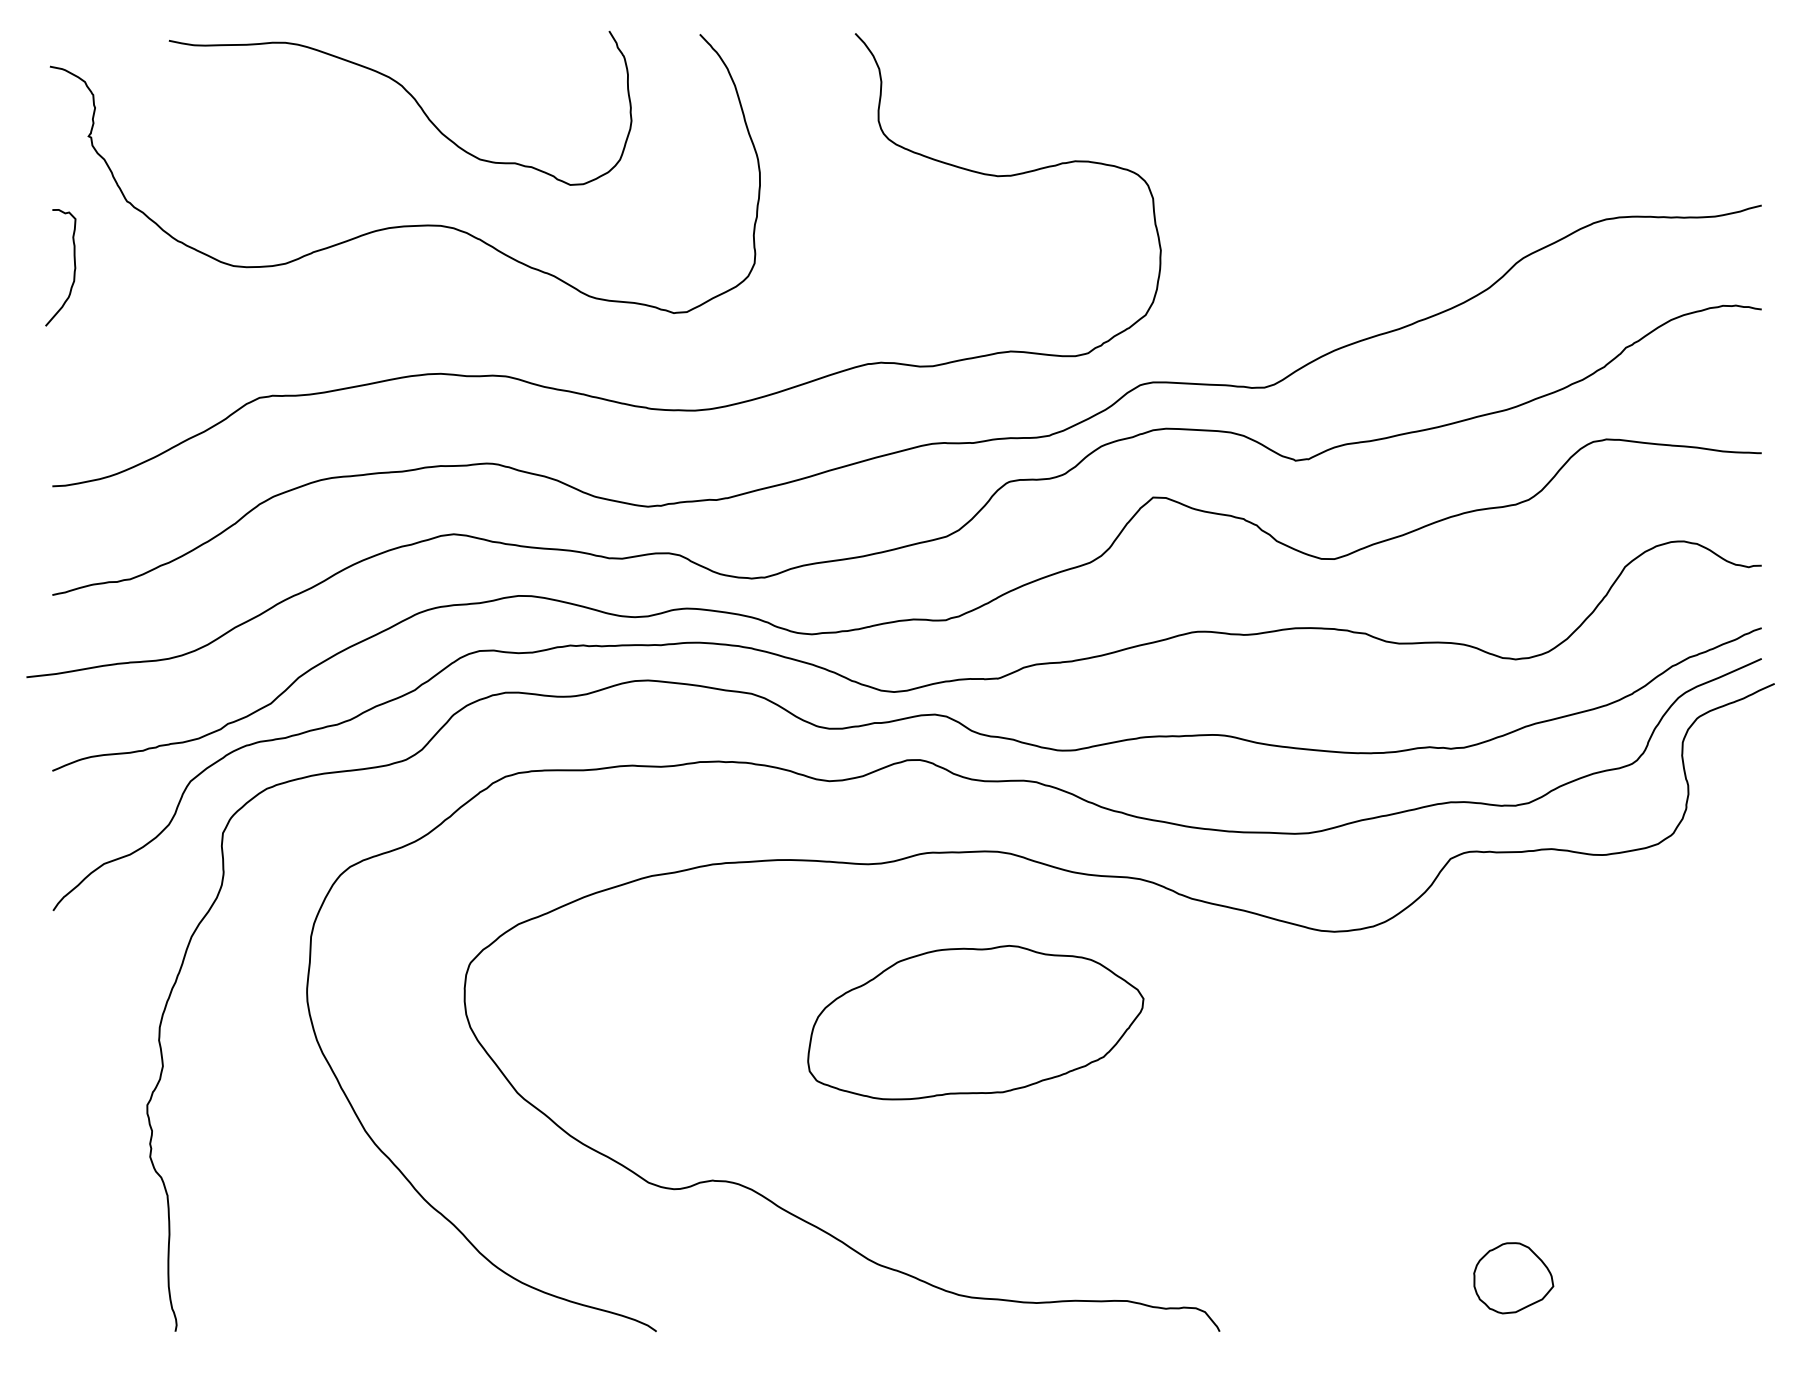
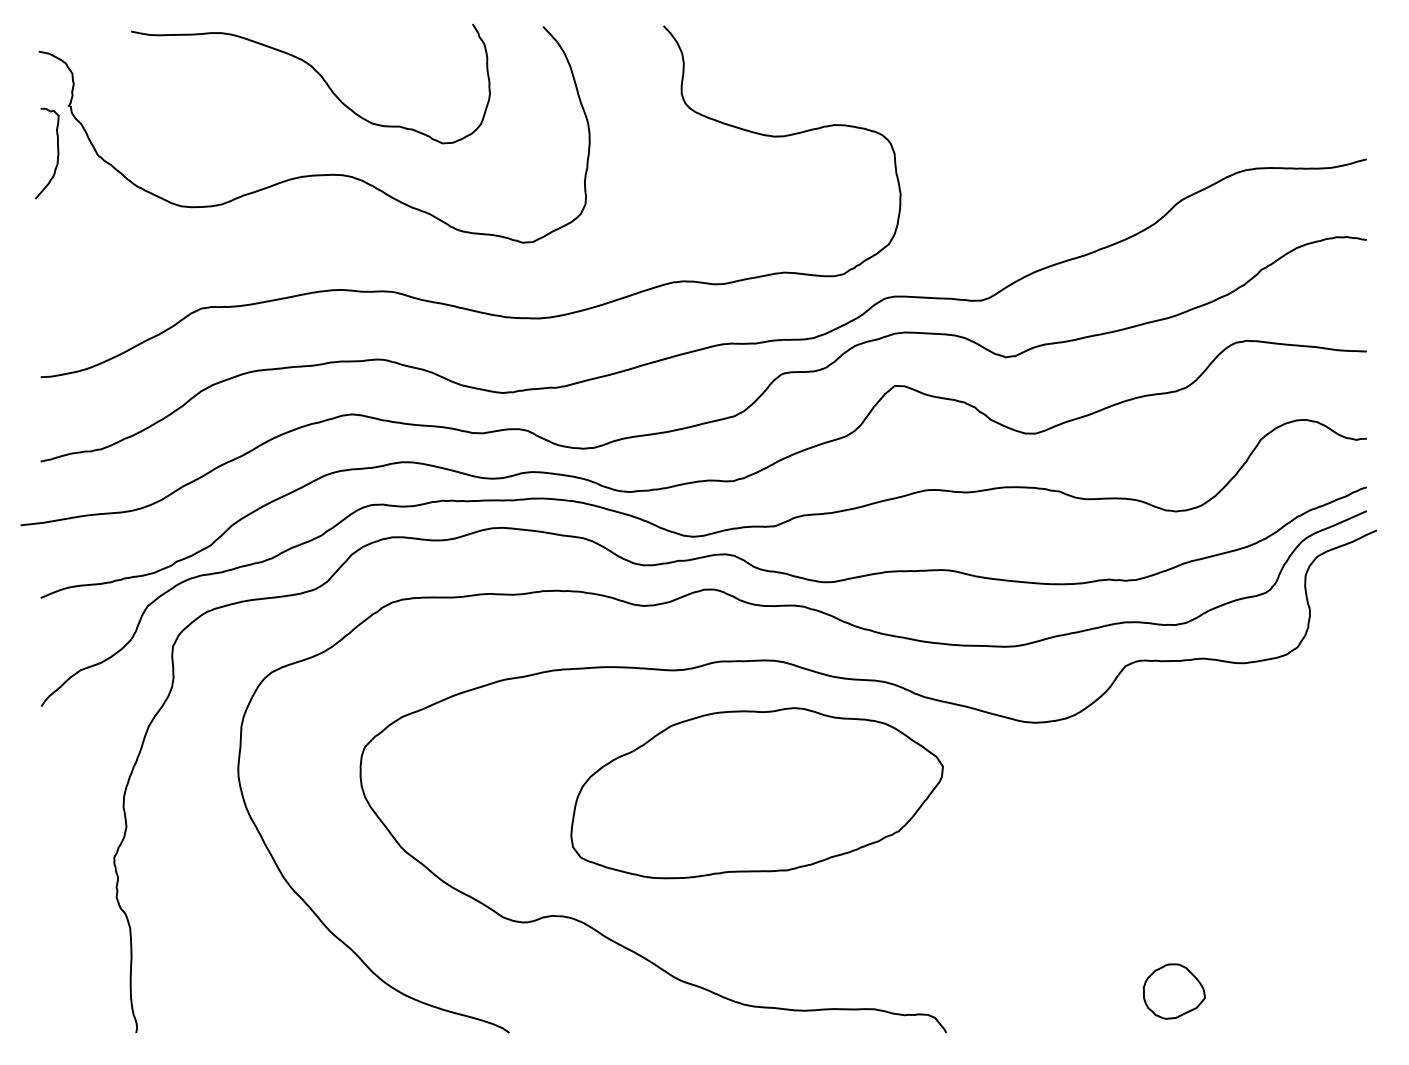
curve: (74, 267) -> (57, 153), moved
part: (975, 1022) -> (756, 793), size x1.43

